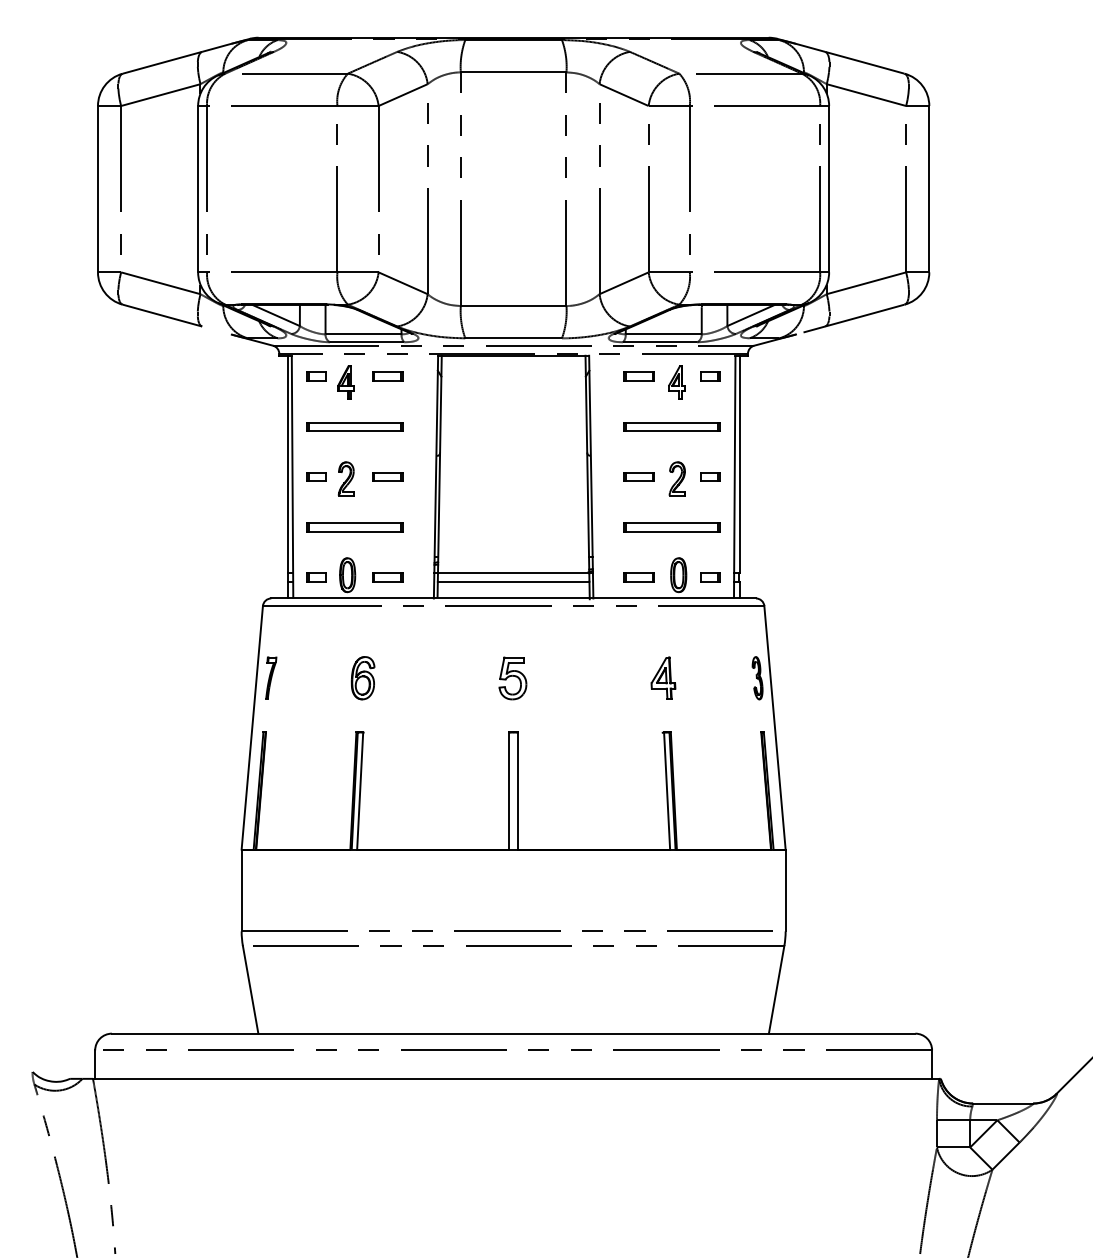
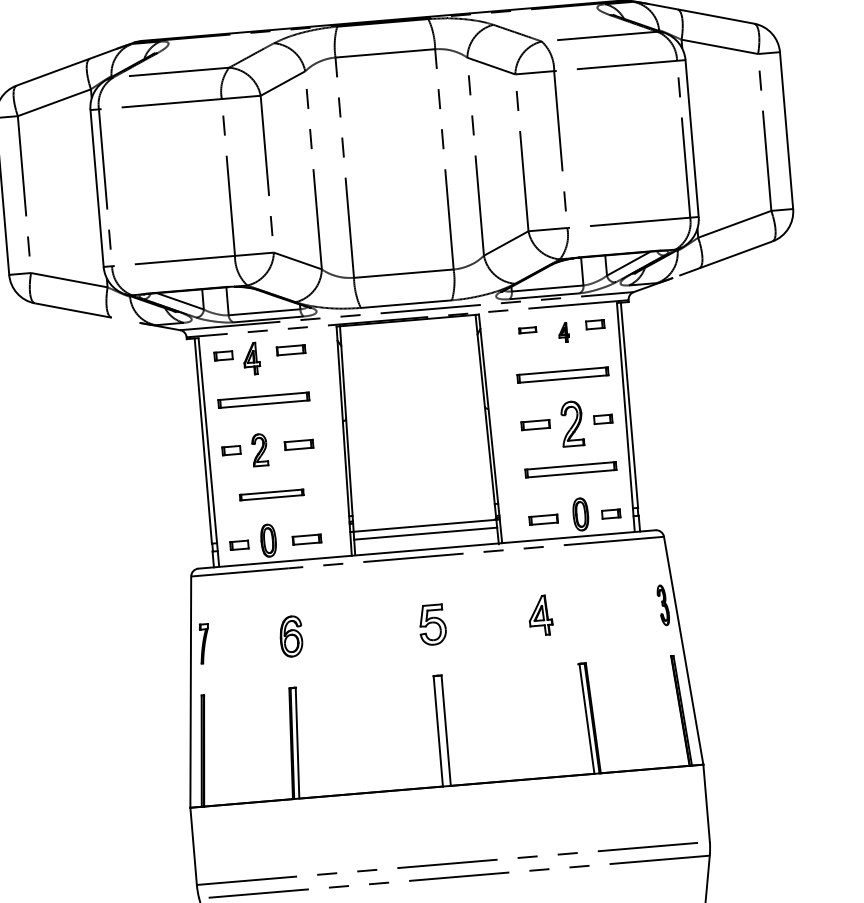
part: (638, 376) -> (527, 330), size x0.6
part: (676, 382) -> (563, 332), size x0.6
part: (676, 478) -> (571, 423), size x1.4
part: (354, 527) -> (271, 495), size x0.7
part: (663, 677) -> (540, 614), moved

